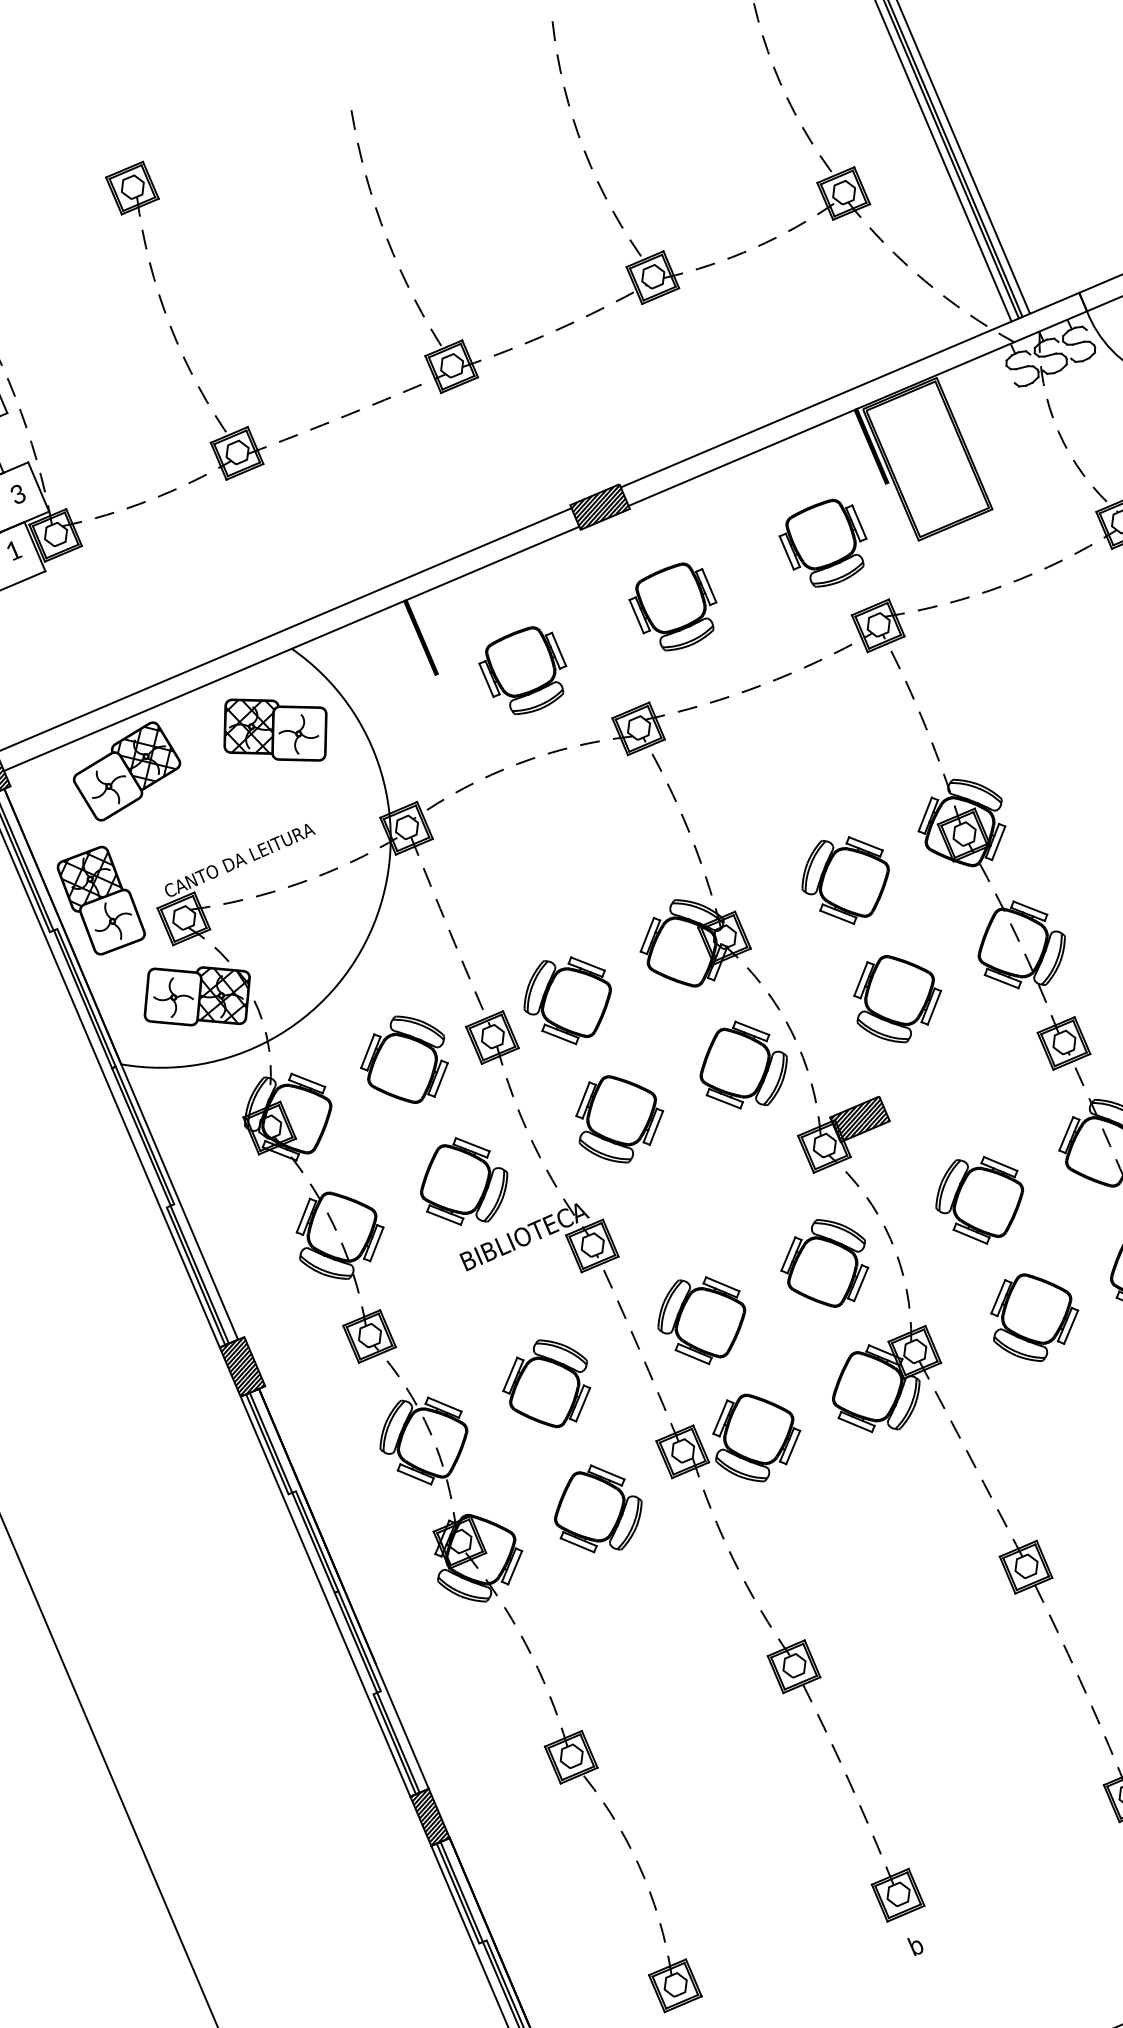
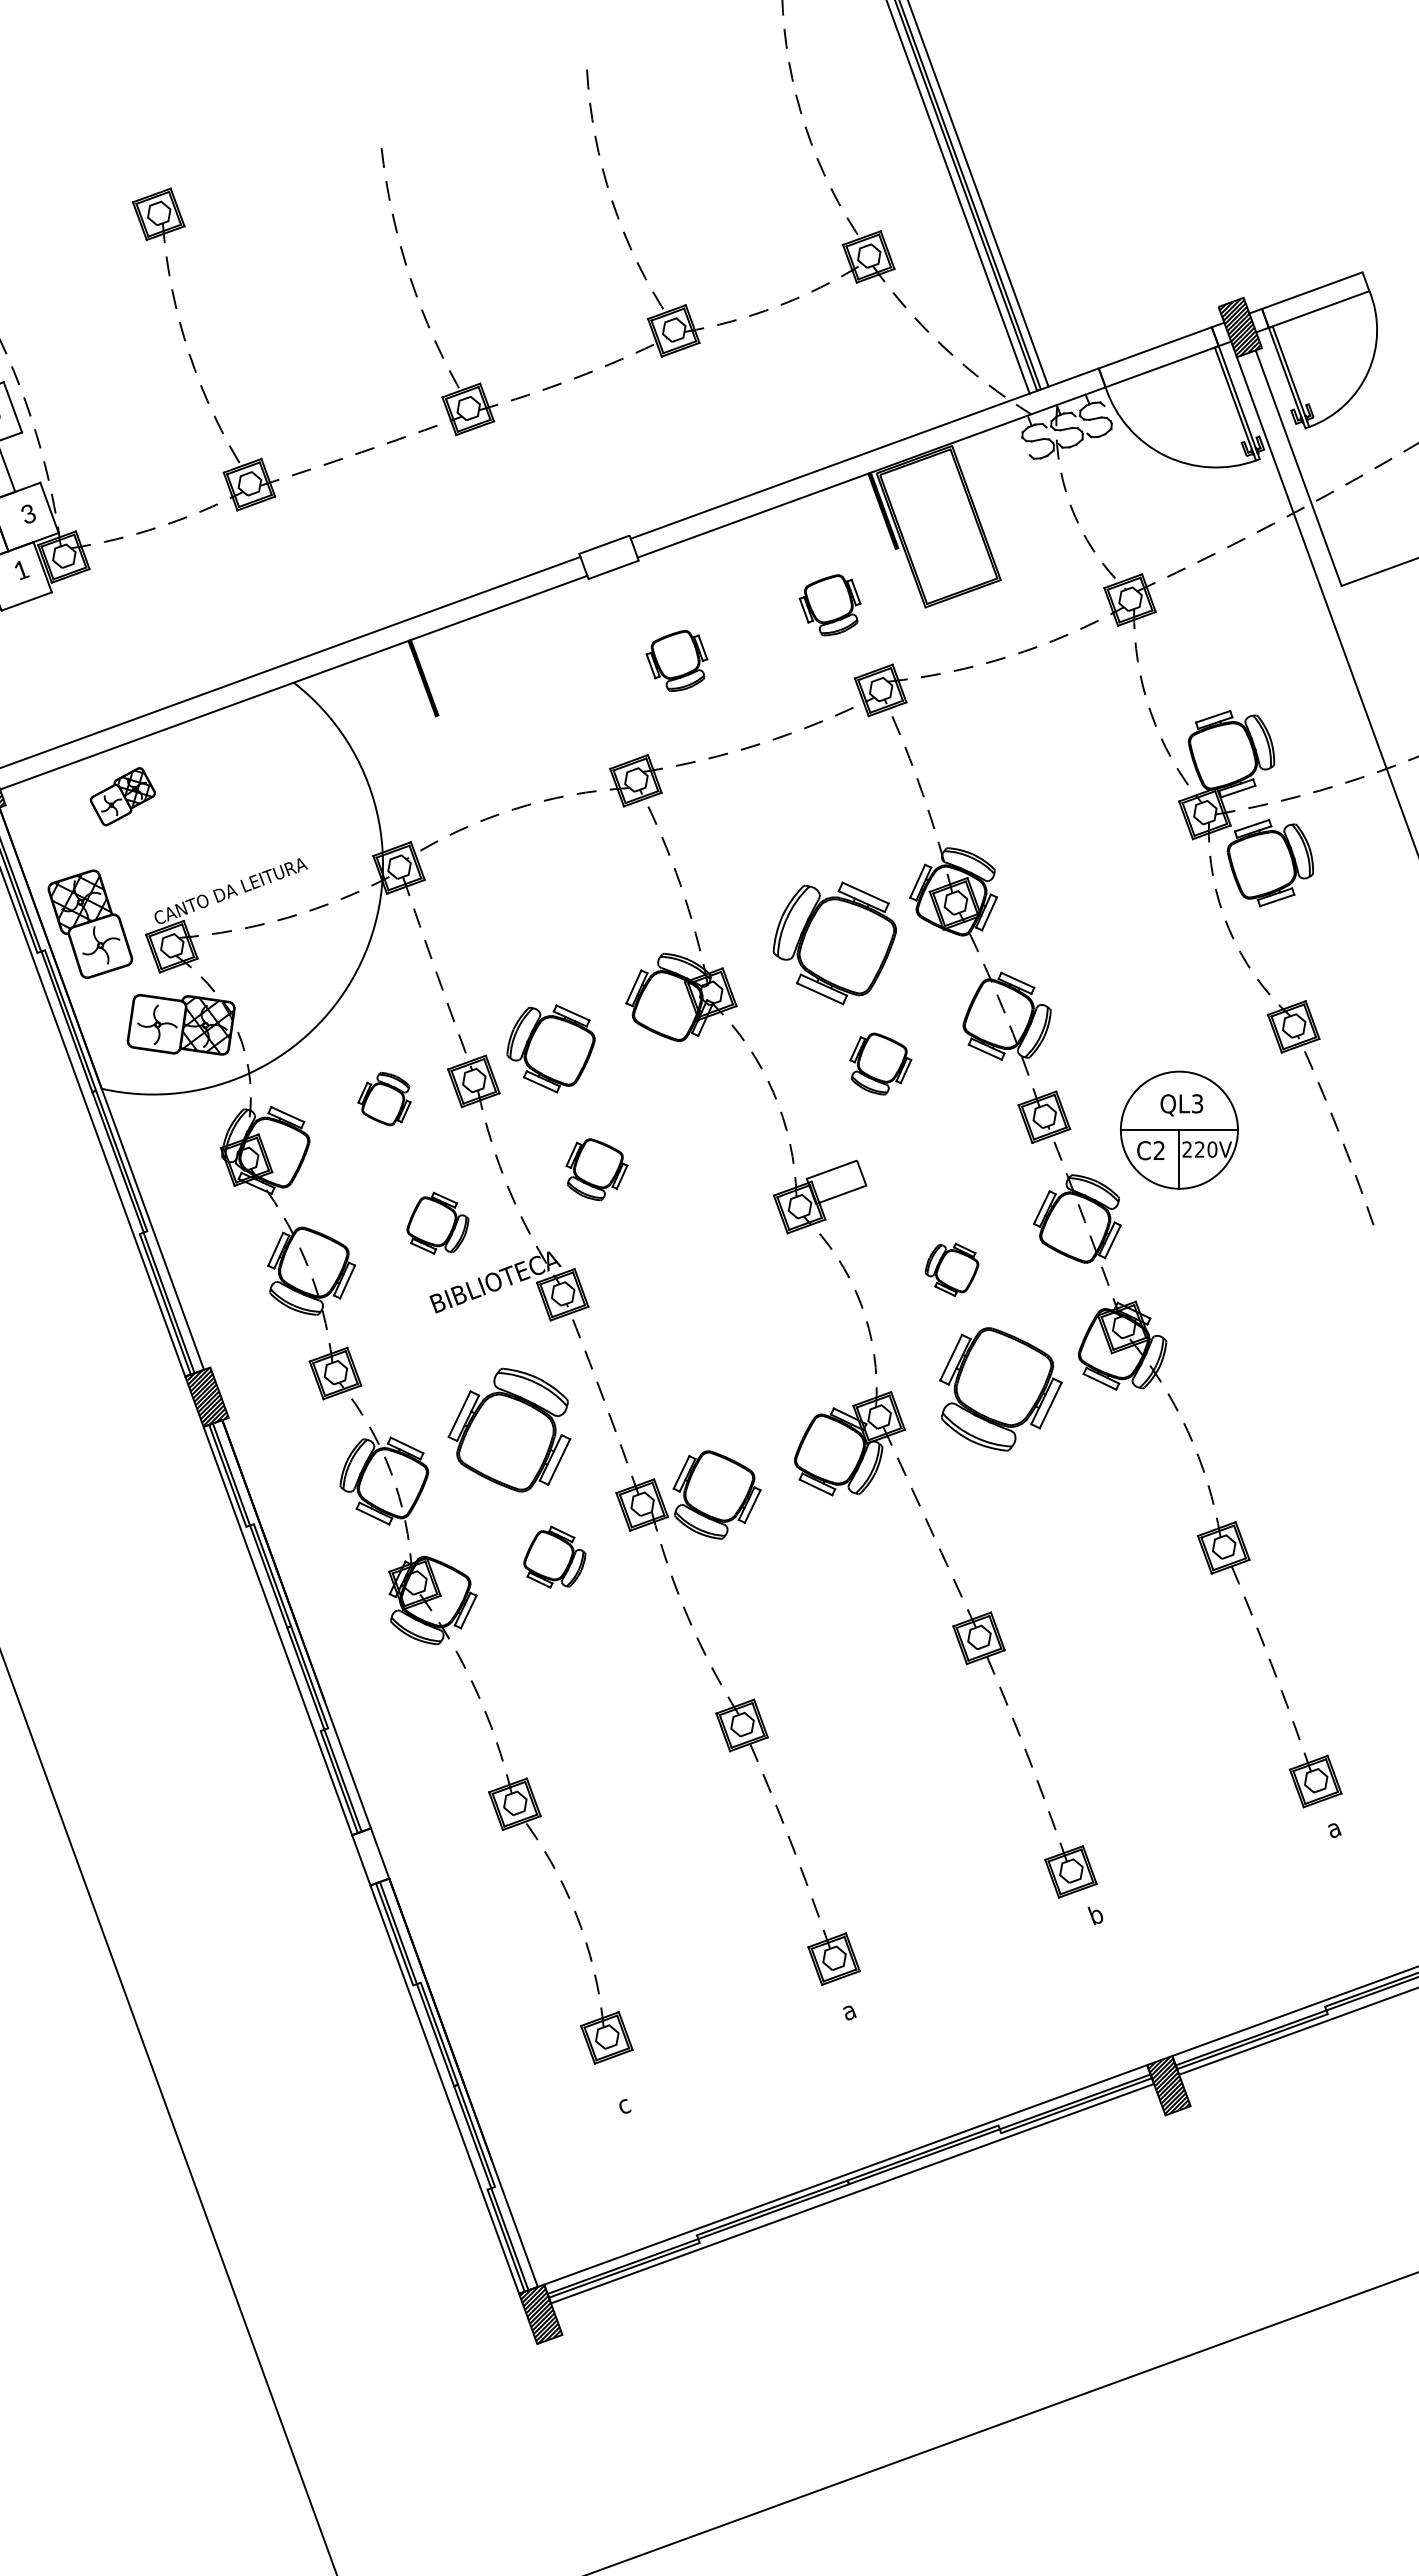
hatch: (600, 507) -> (609, 557), removed
part: (822, 543) -> (829, 605), size x0.7
part: (672, 606) -> (676, 660), size x0.7
part: (522, 670) -> (523, 716), removed
part: (275, 729) -> (273, 762), removed
part: (126, 771) -> (122, 796), size x0.6
part: (845, 880) -> (834, 943), size x1.4
part: (897, 998) -> (880, 1063), size x0.7
part: (404, 1059) -> (384, 1098), size x0.6
part: (742, 1064) -> (722, 1121), removed
hatch: (859, 1118) -> (836, 1181), removed
part: (619, 1119) -> (596, 1169), size x0.7
part: (463, 1180) -> (437, 1222), size x0.7
part: (979, 1200) -> (951, 1269), size x0.6
part: (824, 1263) -> (793, 1324), removed
part: (1034, 1317) -> (1000, 1389), size x1.4
part: (701, 1321) -> (667, 1375), removed
part: (546, 1383) -> (509, 1429), size x1.4
part: (597, 1507) -> (554, 1556), size x0.7
hatch: (429, 1816) -> (370, 1856), removed
text: (915, 1946) -> (848, 2011), b -> a

